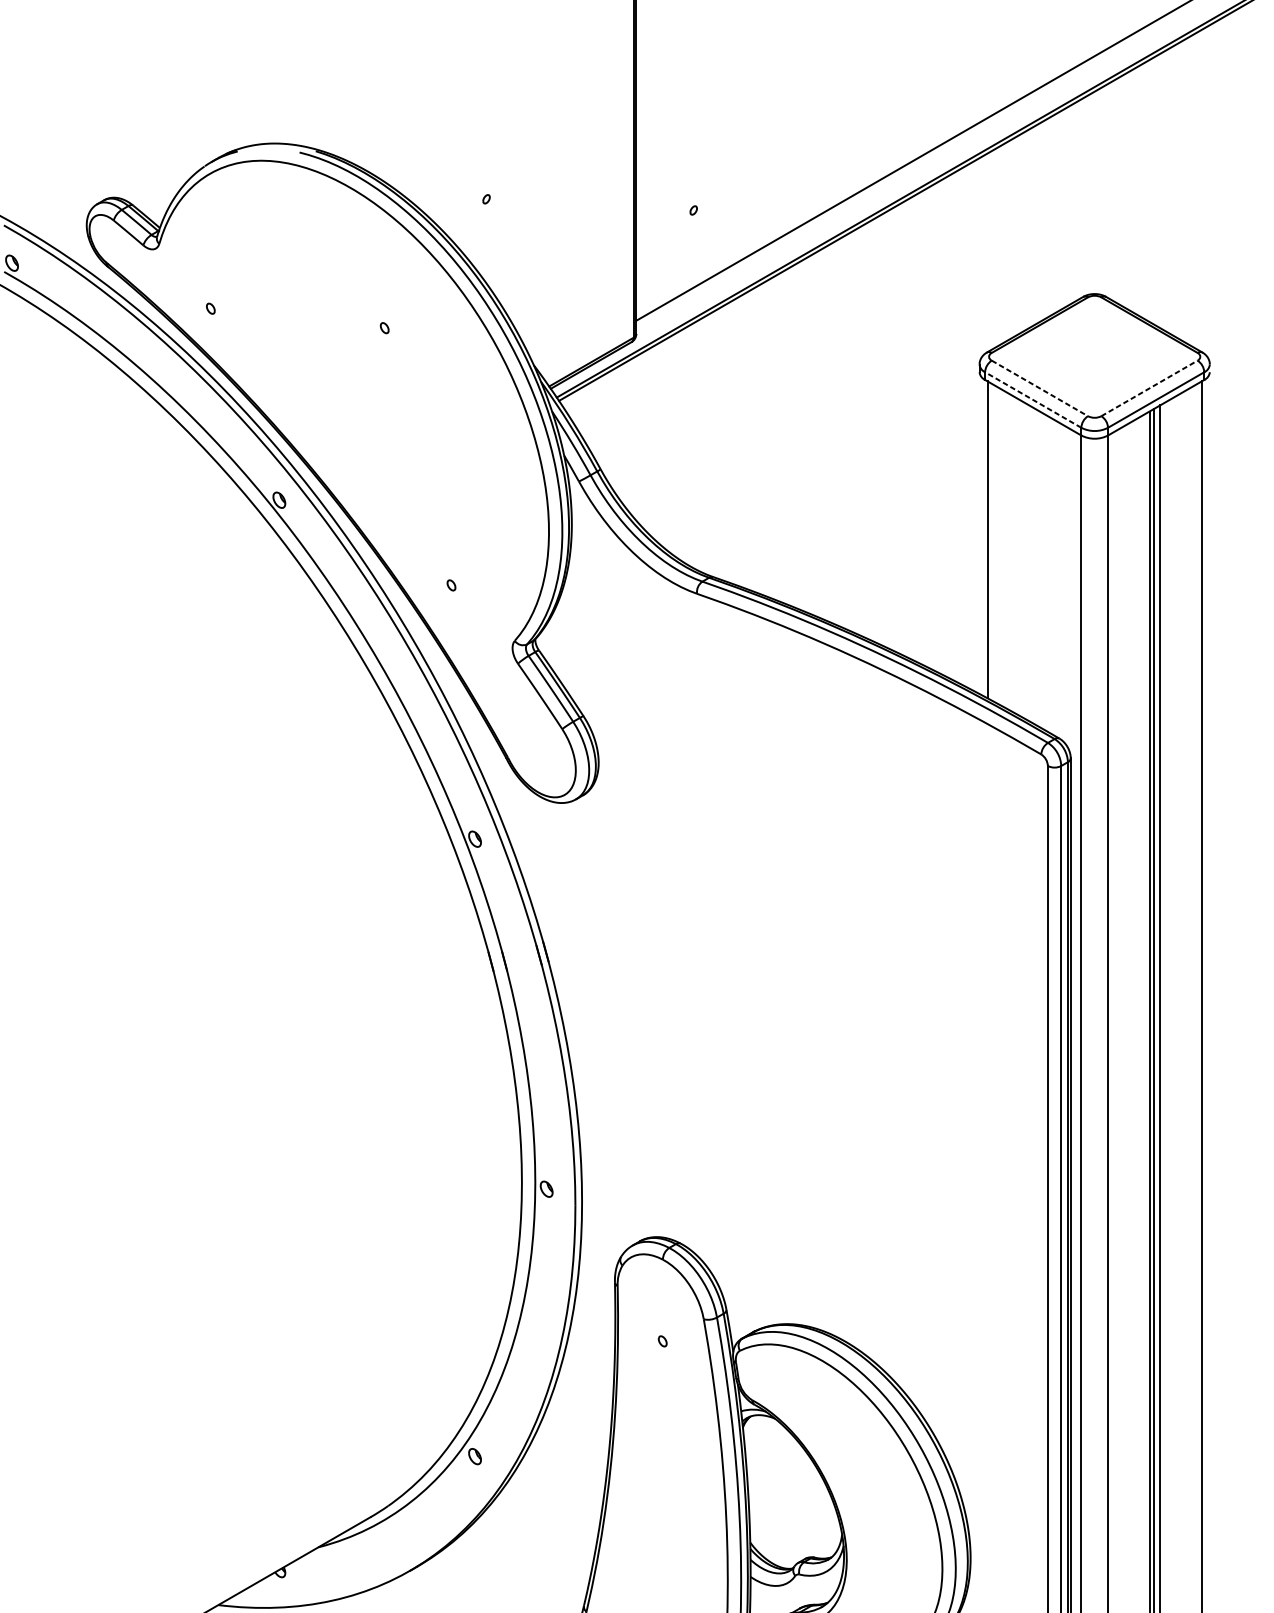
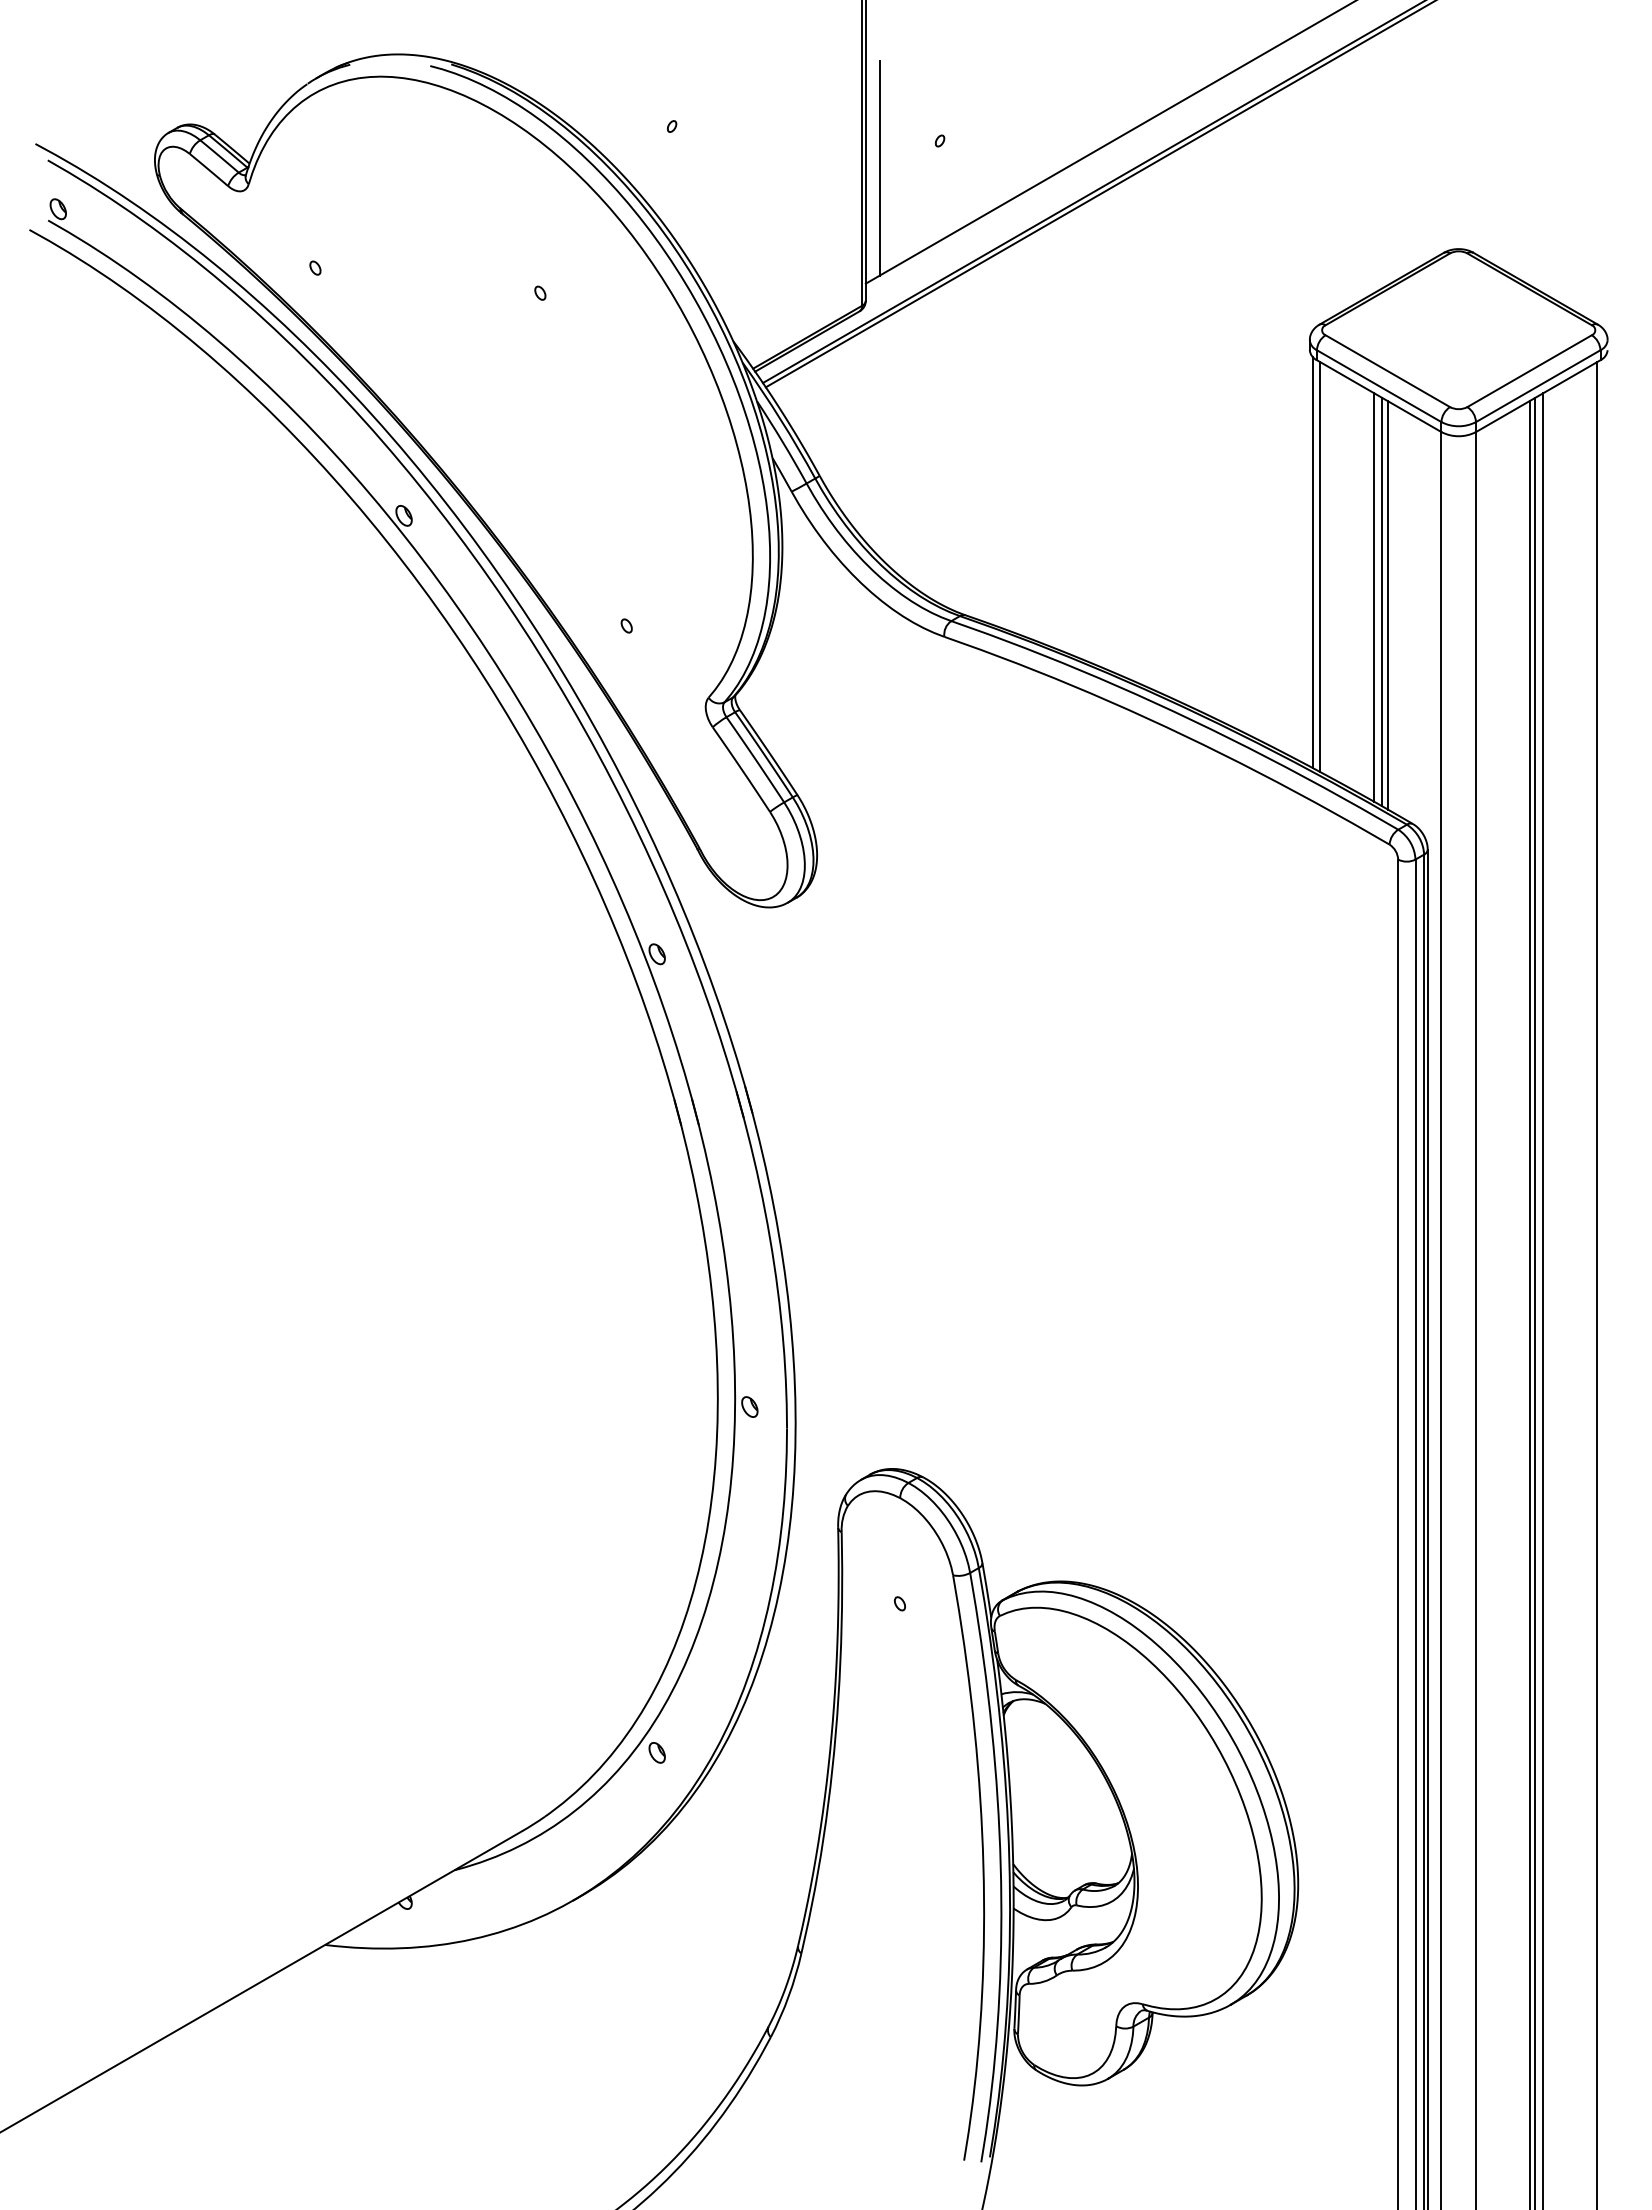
line: (646, 231) -> (879, 168), added
line: (1039, 388) -> (1387, 371), dashed -> solid
line: (1149, 388) -> (1529, 371), dashed -> solid
line: (1033, 400) -> (1379, 386), dashed -> solid
line: (982, 536) -> (1313, 562), added
line: (1029, 563) -> (1374, 597), added
line: (1035, 566) -> (1382, 601), added
line: (1039, 569) -> (1387, 605), added

